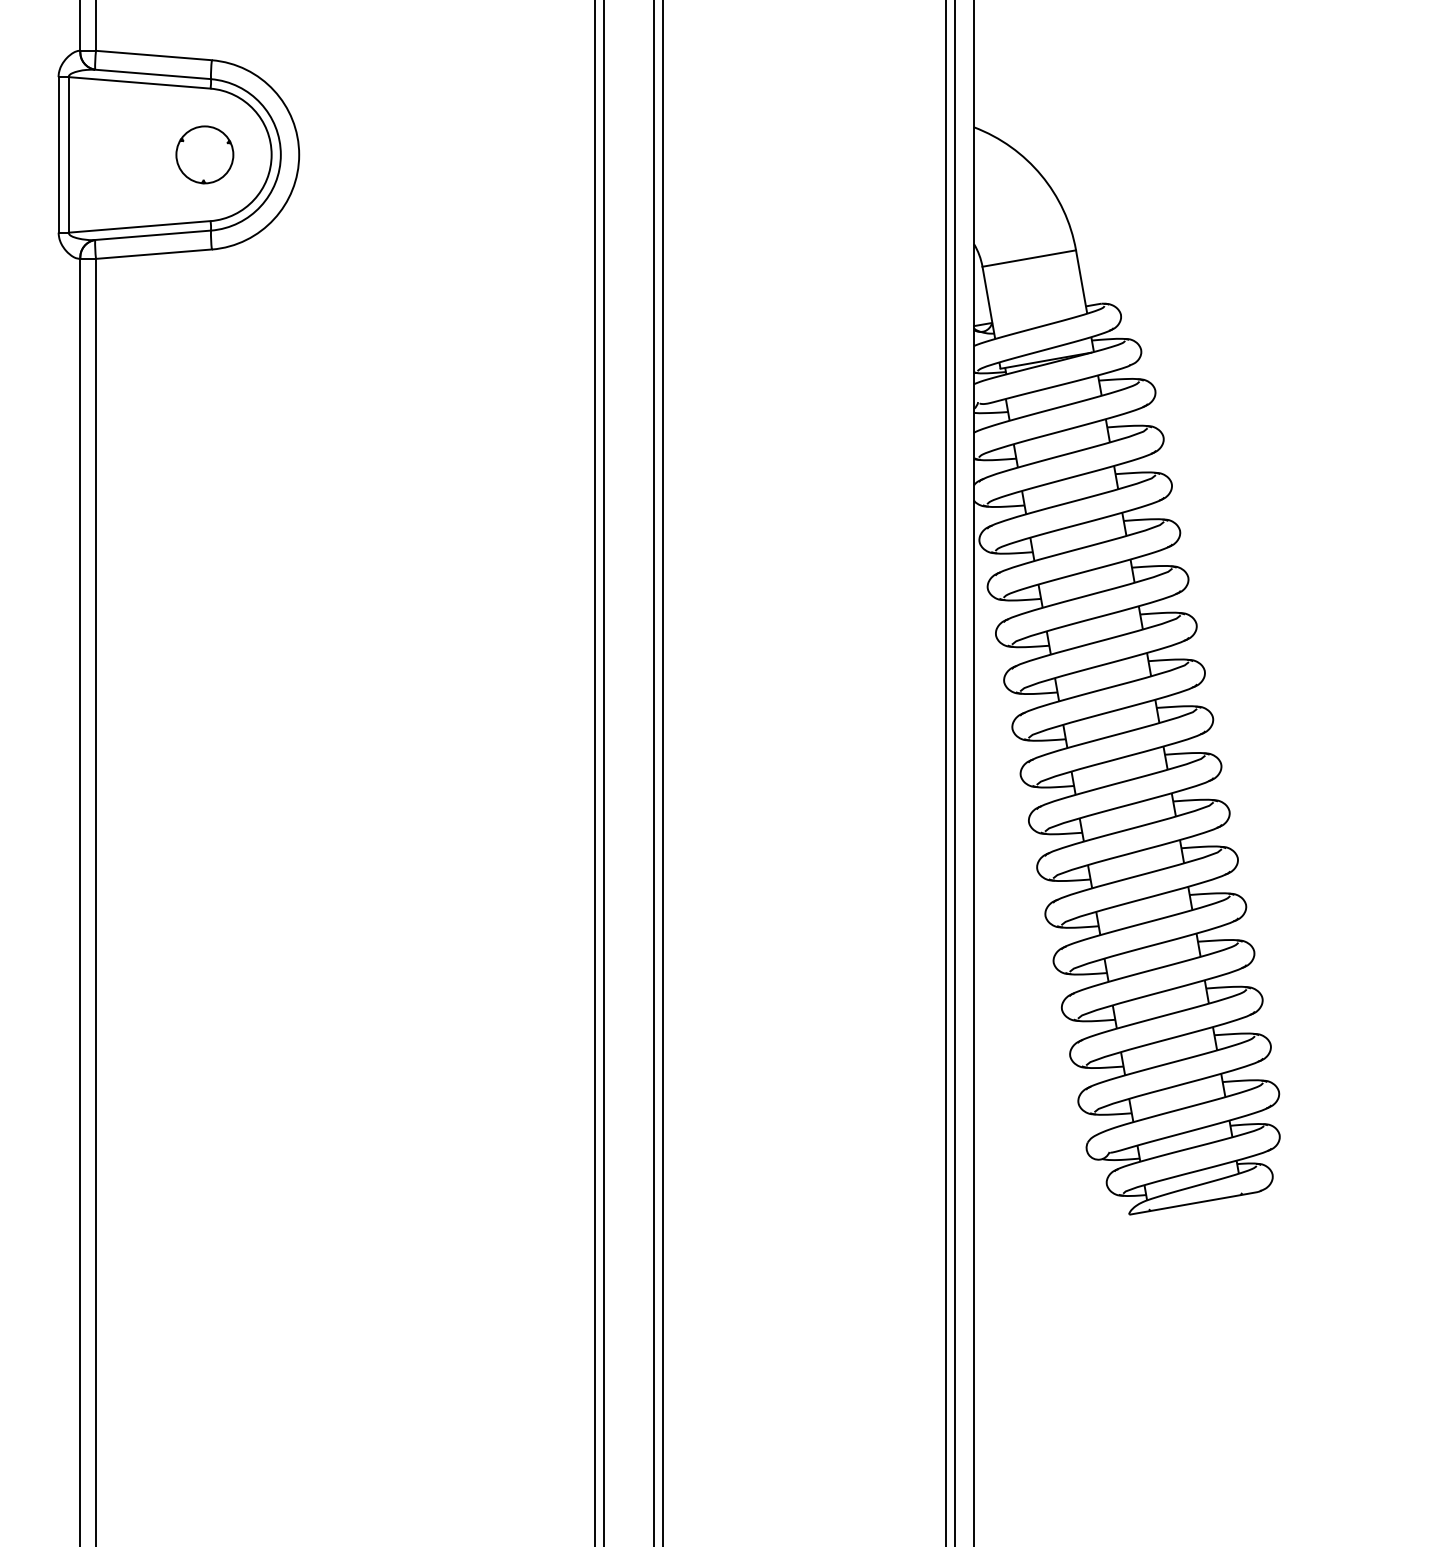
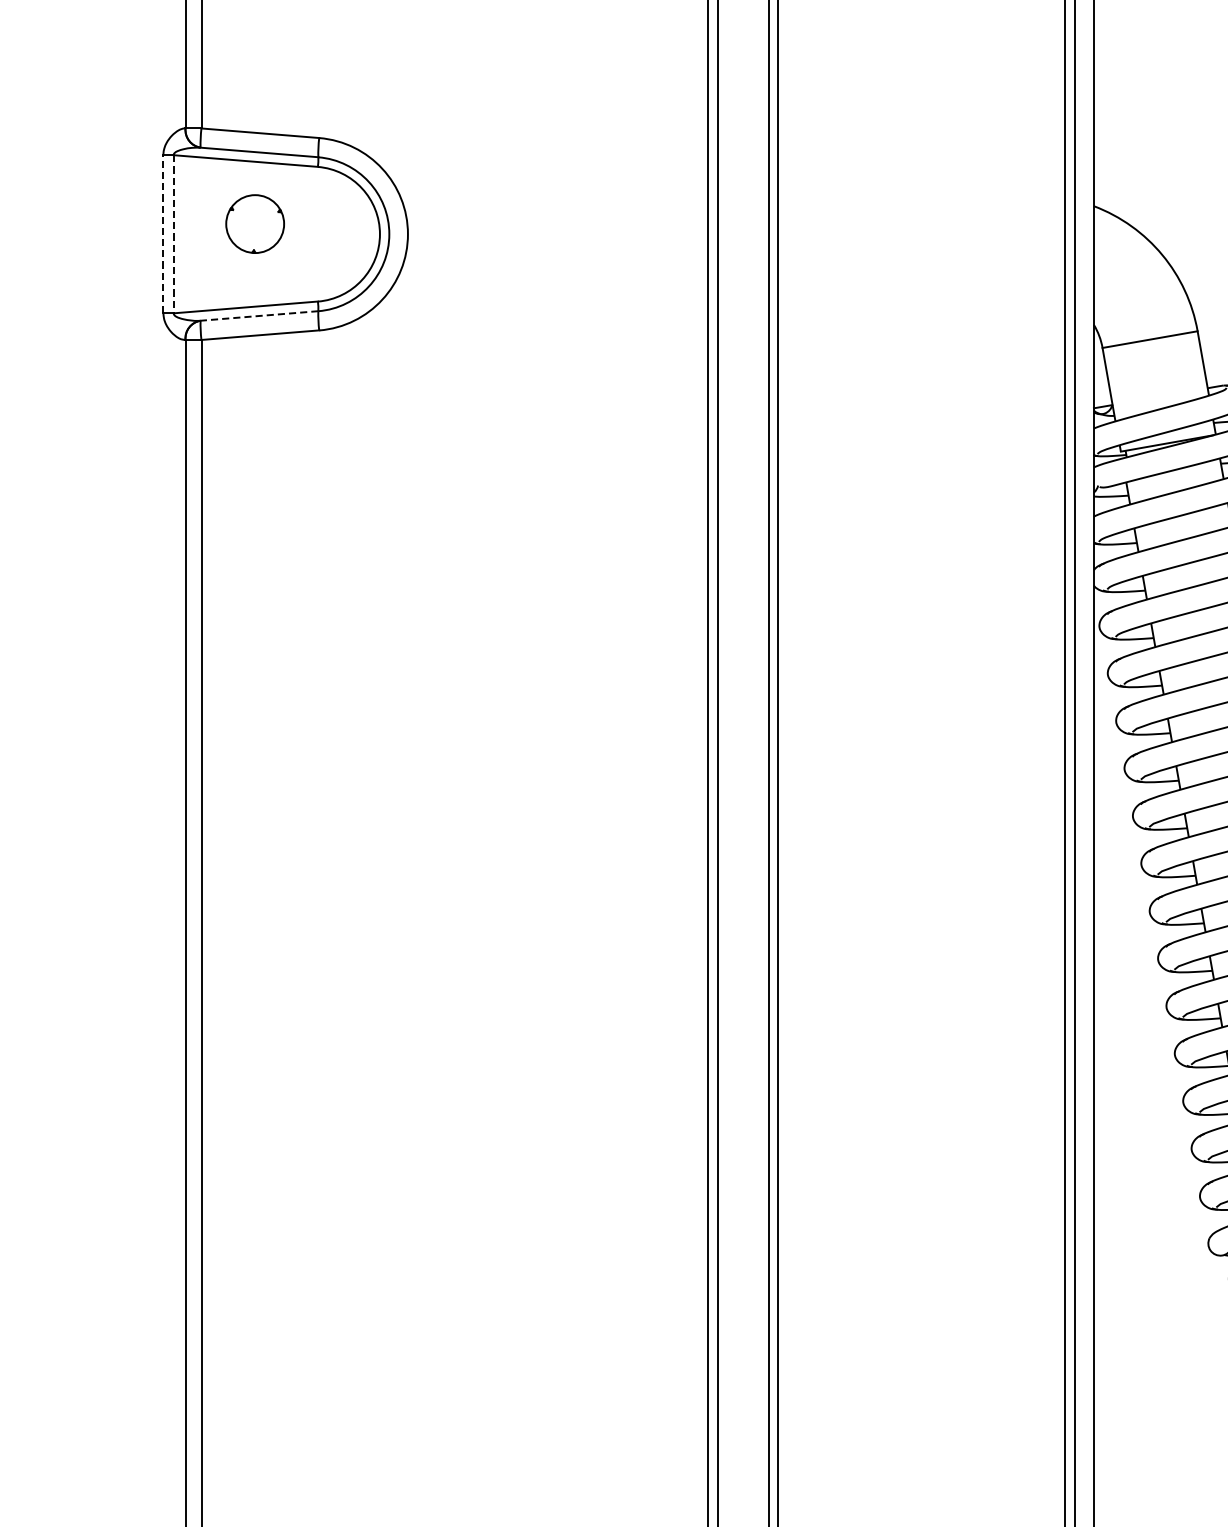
line: (58, 154) -> (163, 233), solid -> dashed
line: (68, 154) -> (173, 233), solid -> dashed
part: (204, 154) -> (254, 223), moved
line: (152, 235) -> (258, 316), solid -> dashed

